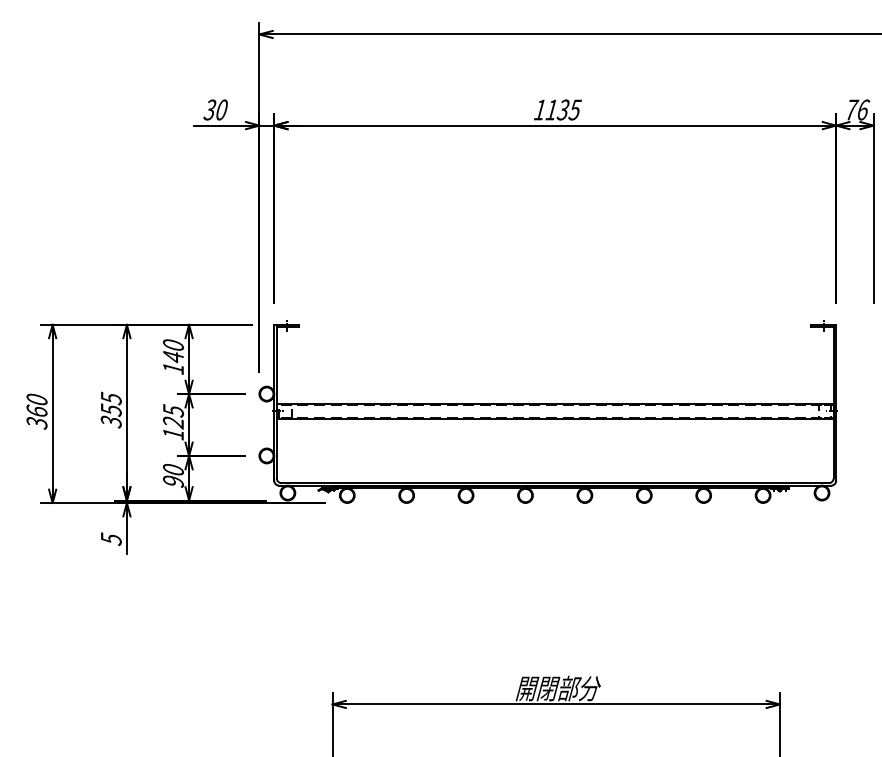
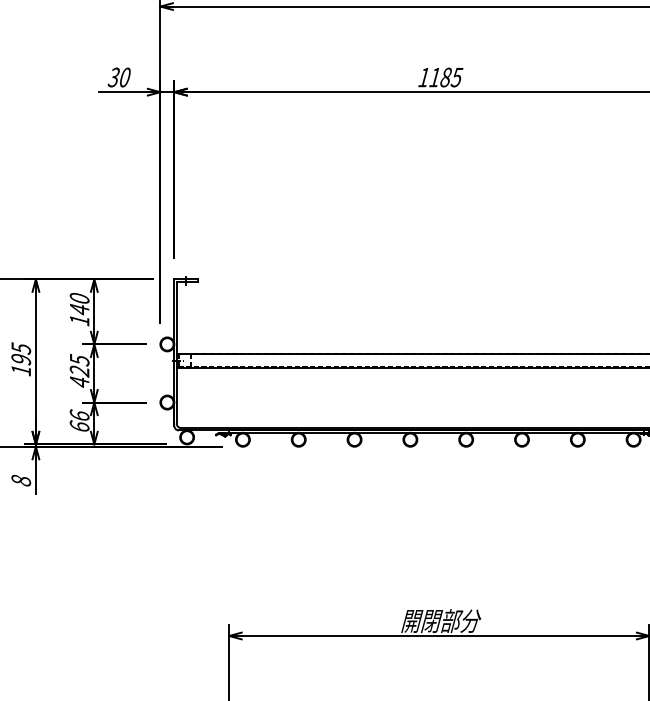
text: (562, 109) -> (445, 77), 1135 -> 1185
text: (110, 415) -> (20, 364), 355 -> 195
text: (173, 434) -> (79, 382), 125 -> 425
text: (173, 475) -> (79, 420), 90 -> 66
text: (110, 539) -> (20, 481), 5 -> 8

